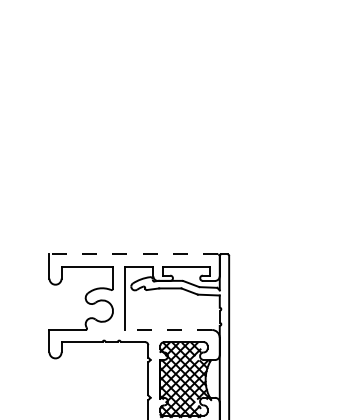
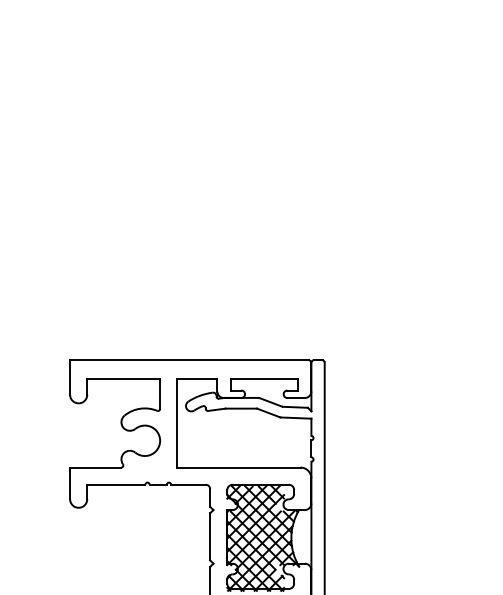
line: (133, 254) -> (189, 360), dashed -> solid
line: (168, 329) -> (238, 467), dashed -> solid

